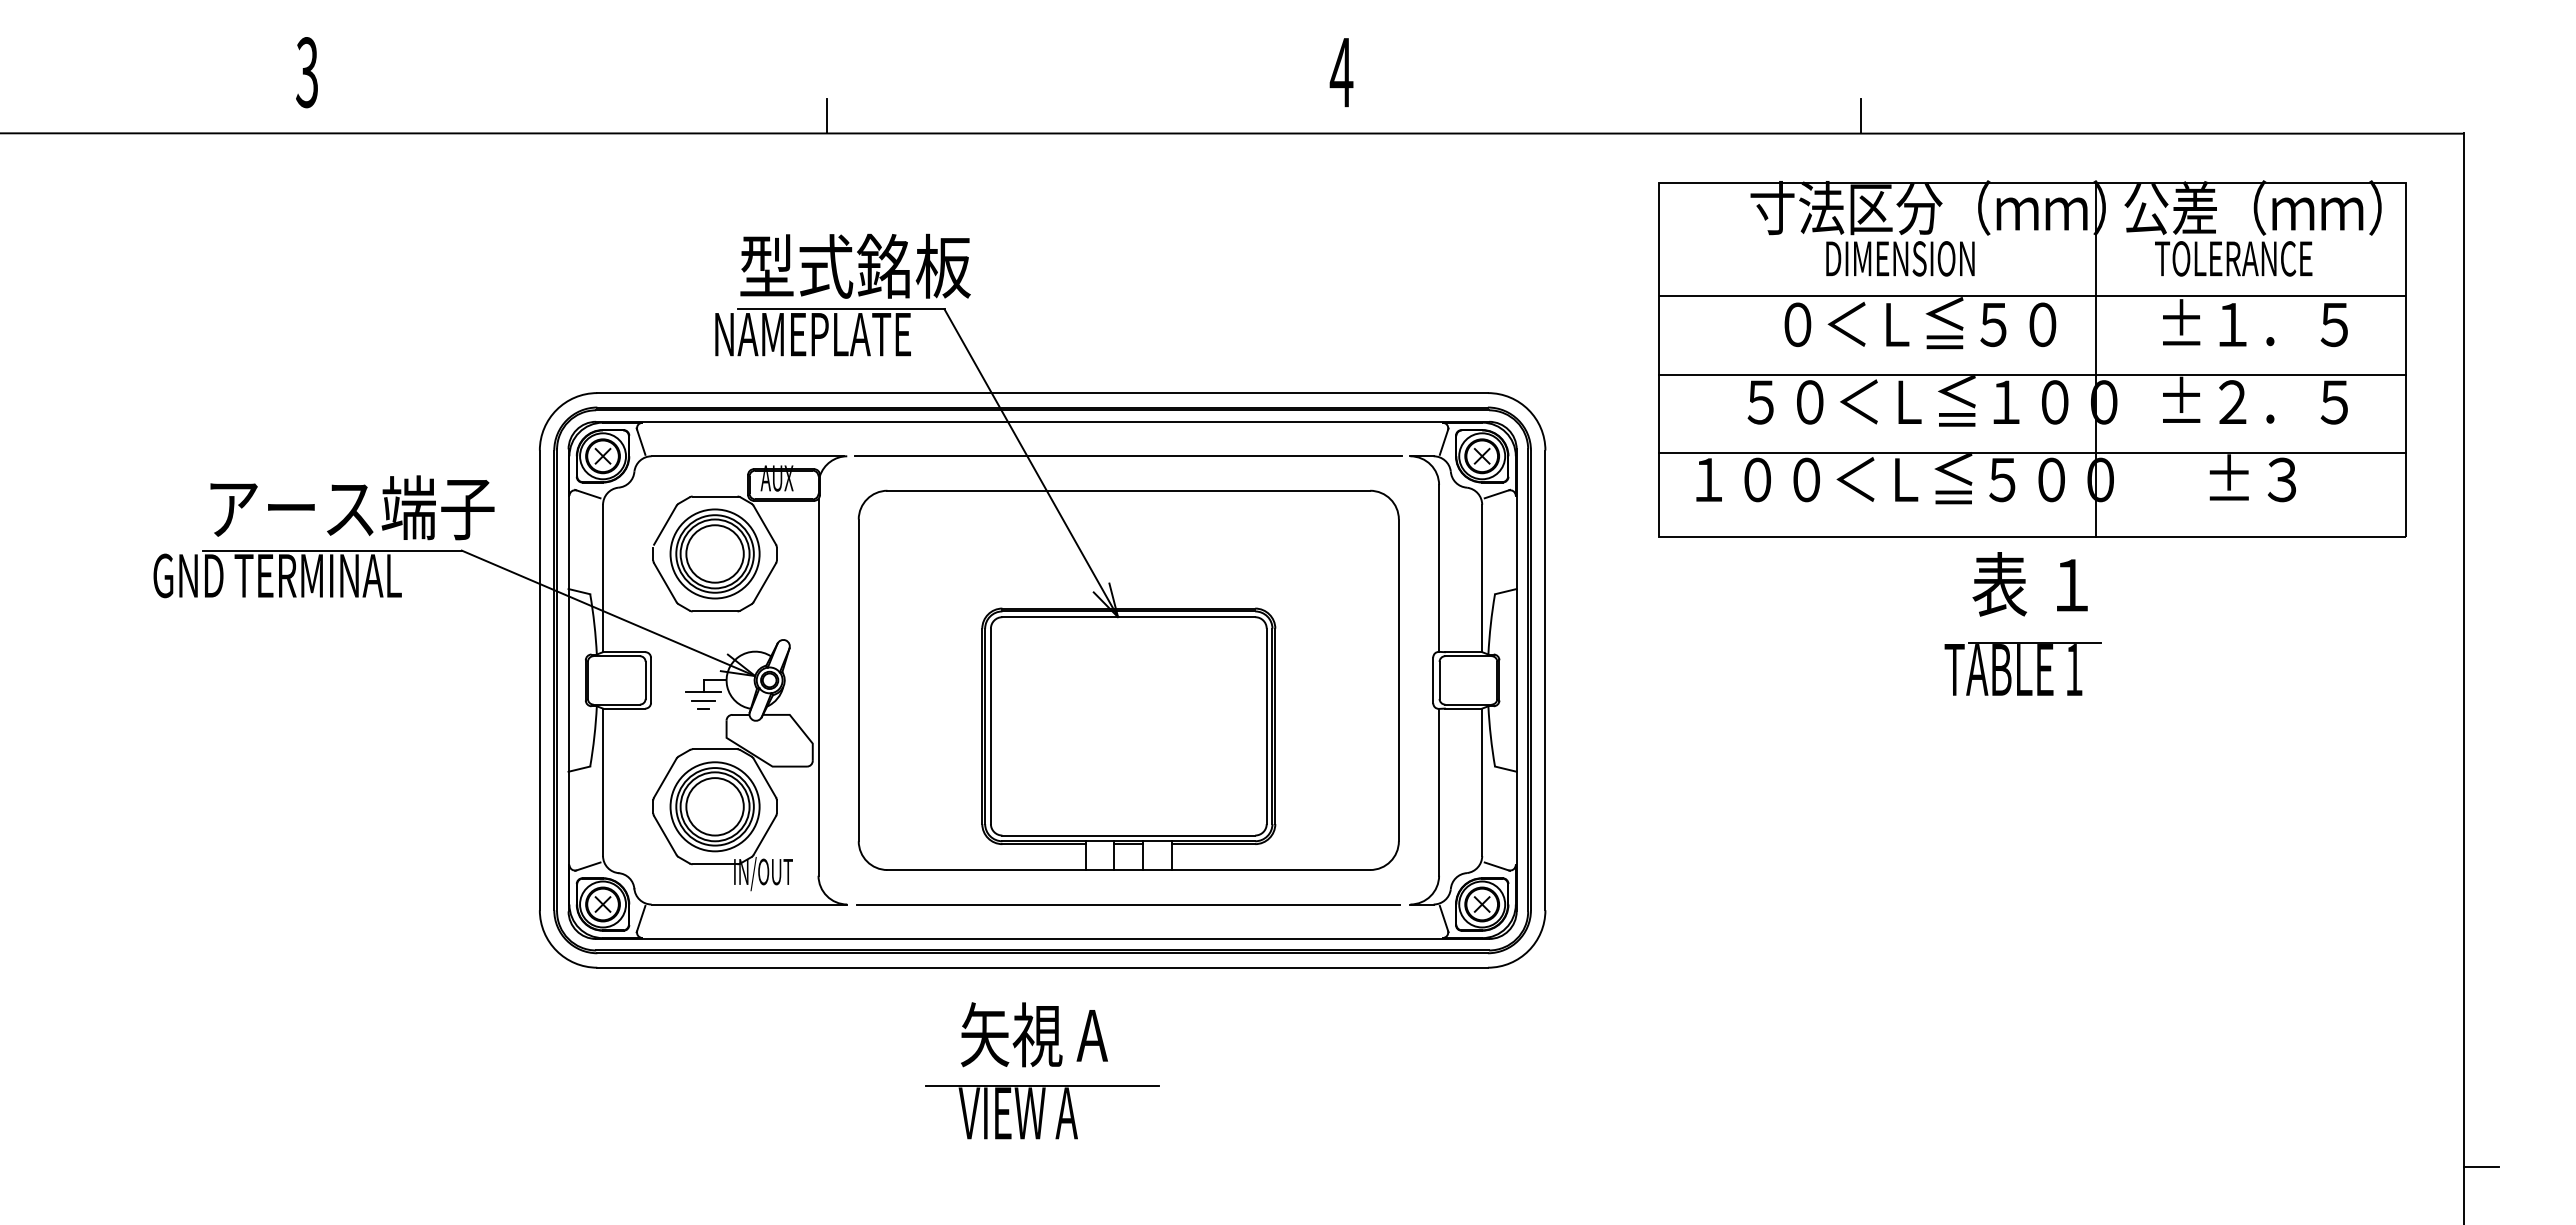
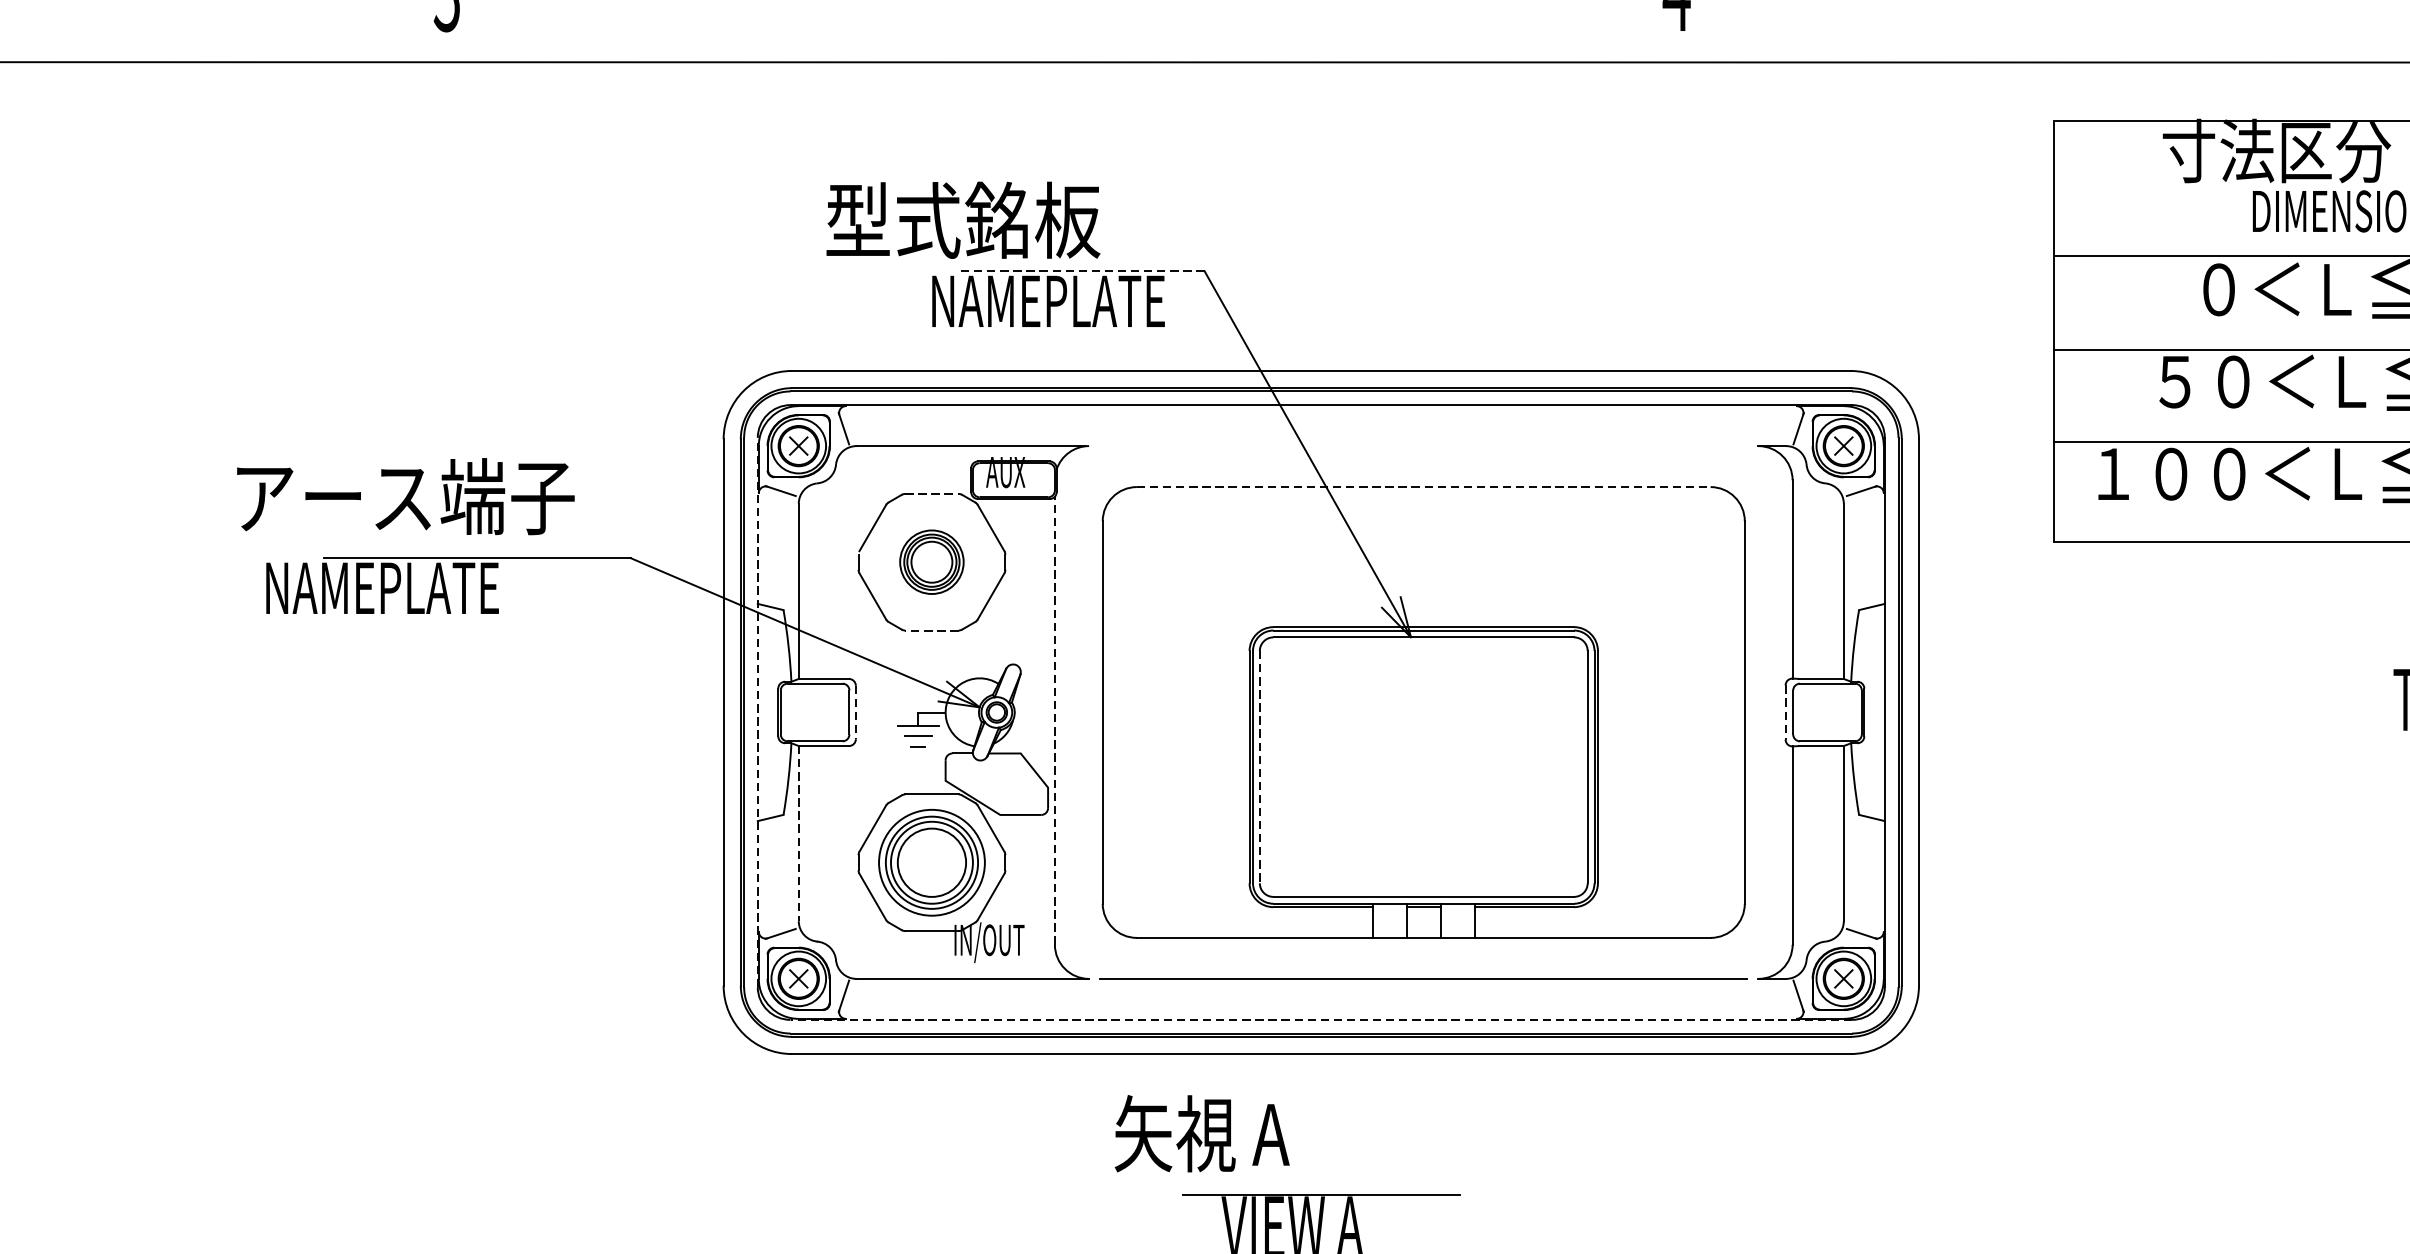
line: (826, 115) -> (1064, 41), removed
line: (1860, 115) -> (2293, 41), removed
text: (855, 265) -> (963, 219), moved
line: (840, 309) -> (1081, 271), solid -> dashed
line: (1127, 456) -> (1422, 446), removed
line: (1129, 490) -> (1424, 486), solid -> dashed
line: (715, 496) -> (932, 493), solid -> dashed
text: (352, 507) -> (405, 496), moved
part: (714, 553) -> (931, 561), size x0.6
text: (277, 575) -> (411, 587), GND TERMINAL -> NAMEPLATE
line: (714, 611) -> (931, 630), solid -> dashed
line: (568, 680) -> (757, 712), solid -> dashed
line: (651, 680) -> (856, 712), solid -> dashed
line: (1433, 680) -> (1785, 712), solid -> dashed
line: (818, 686) -> (1054, 719), solid -> dashed
line: (990, 726) -> (1259, 767), solid -> dashed
line: (603, 782) -> (799, 833), solid -> dashed
line: (1042, 938) -> (1321, 1019), solid -> dashed
text: (1034, 1034) -> (1202, 1133), moved

